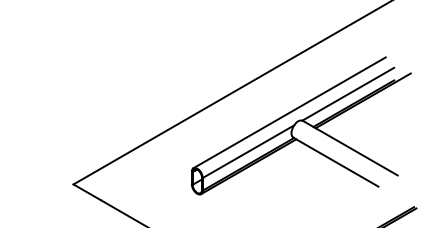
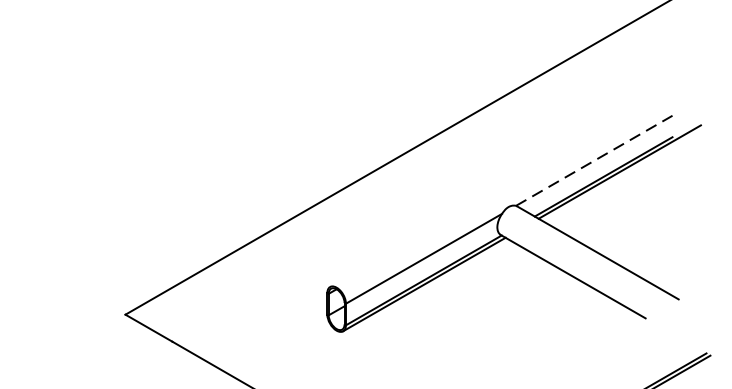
line: (348, 94) -> (594, 161), solid -> dashed
line: (289, 112) -> (493, 191), removed

